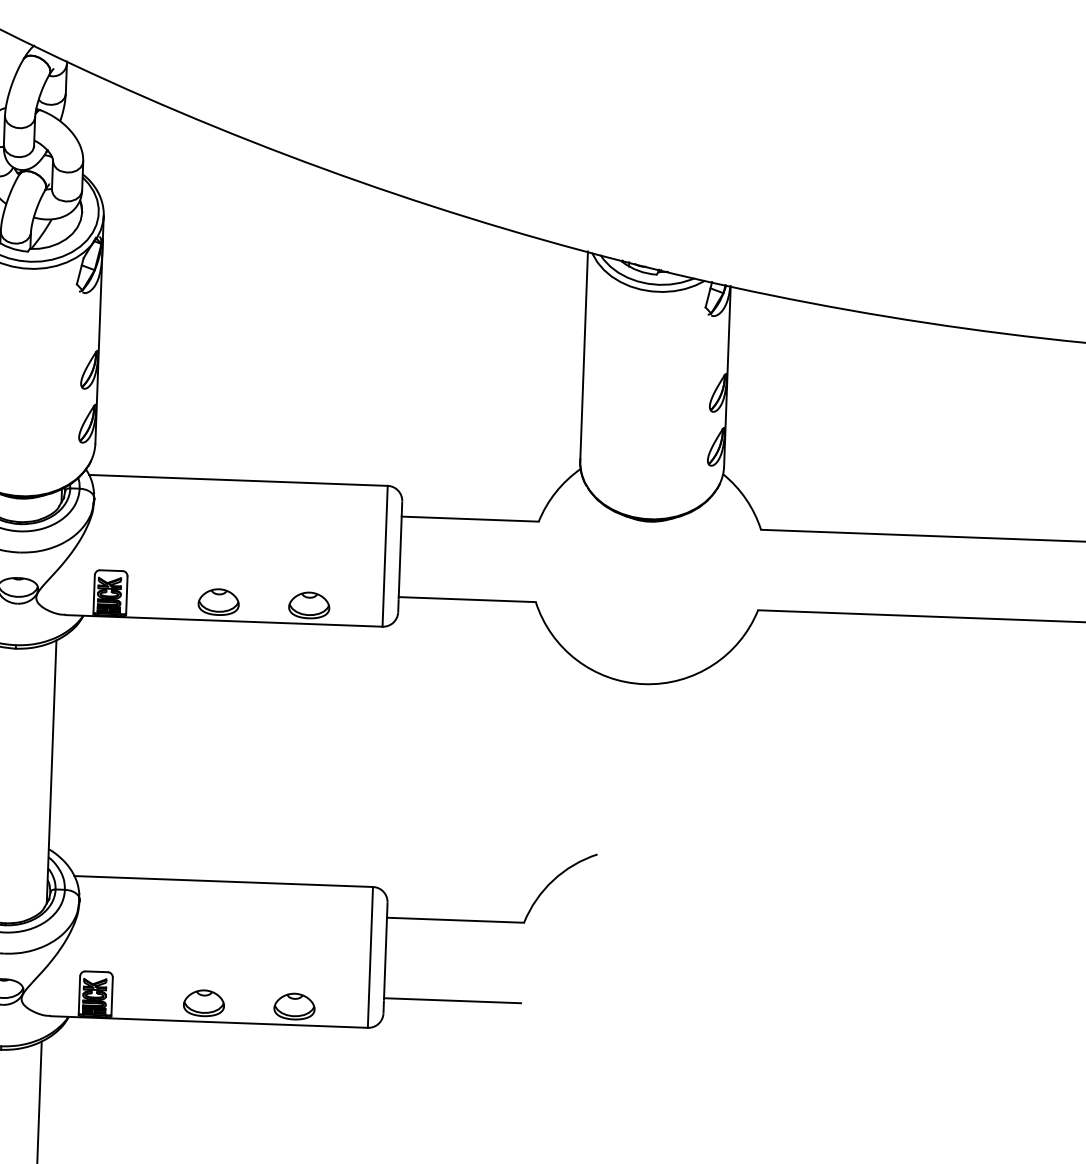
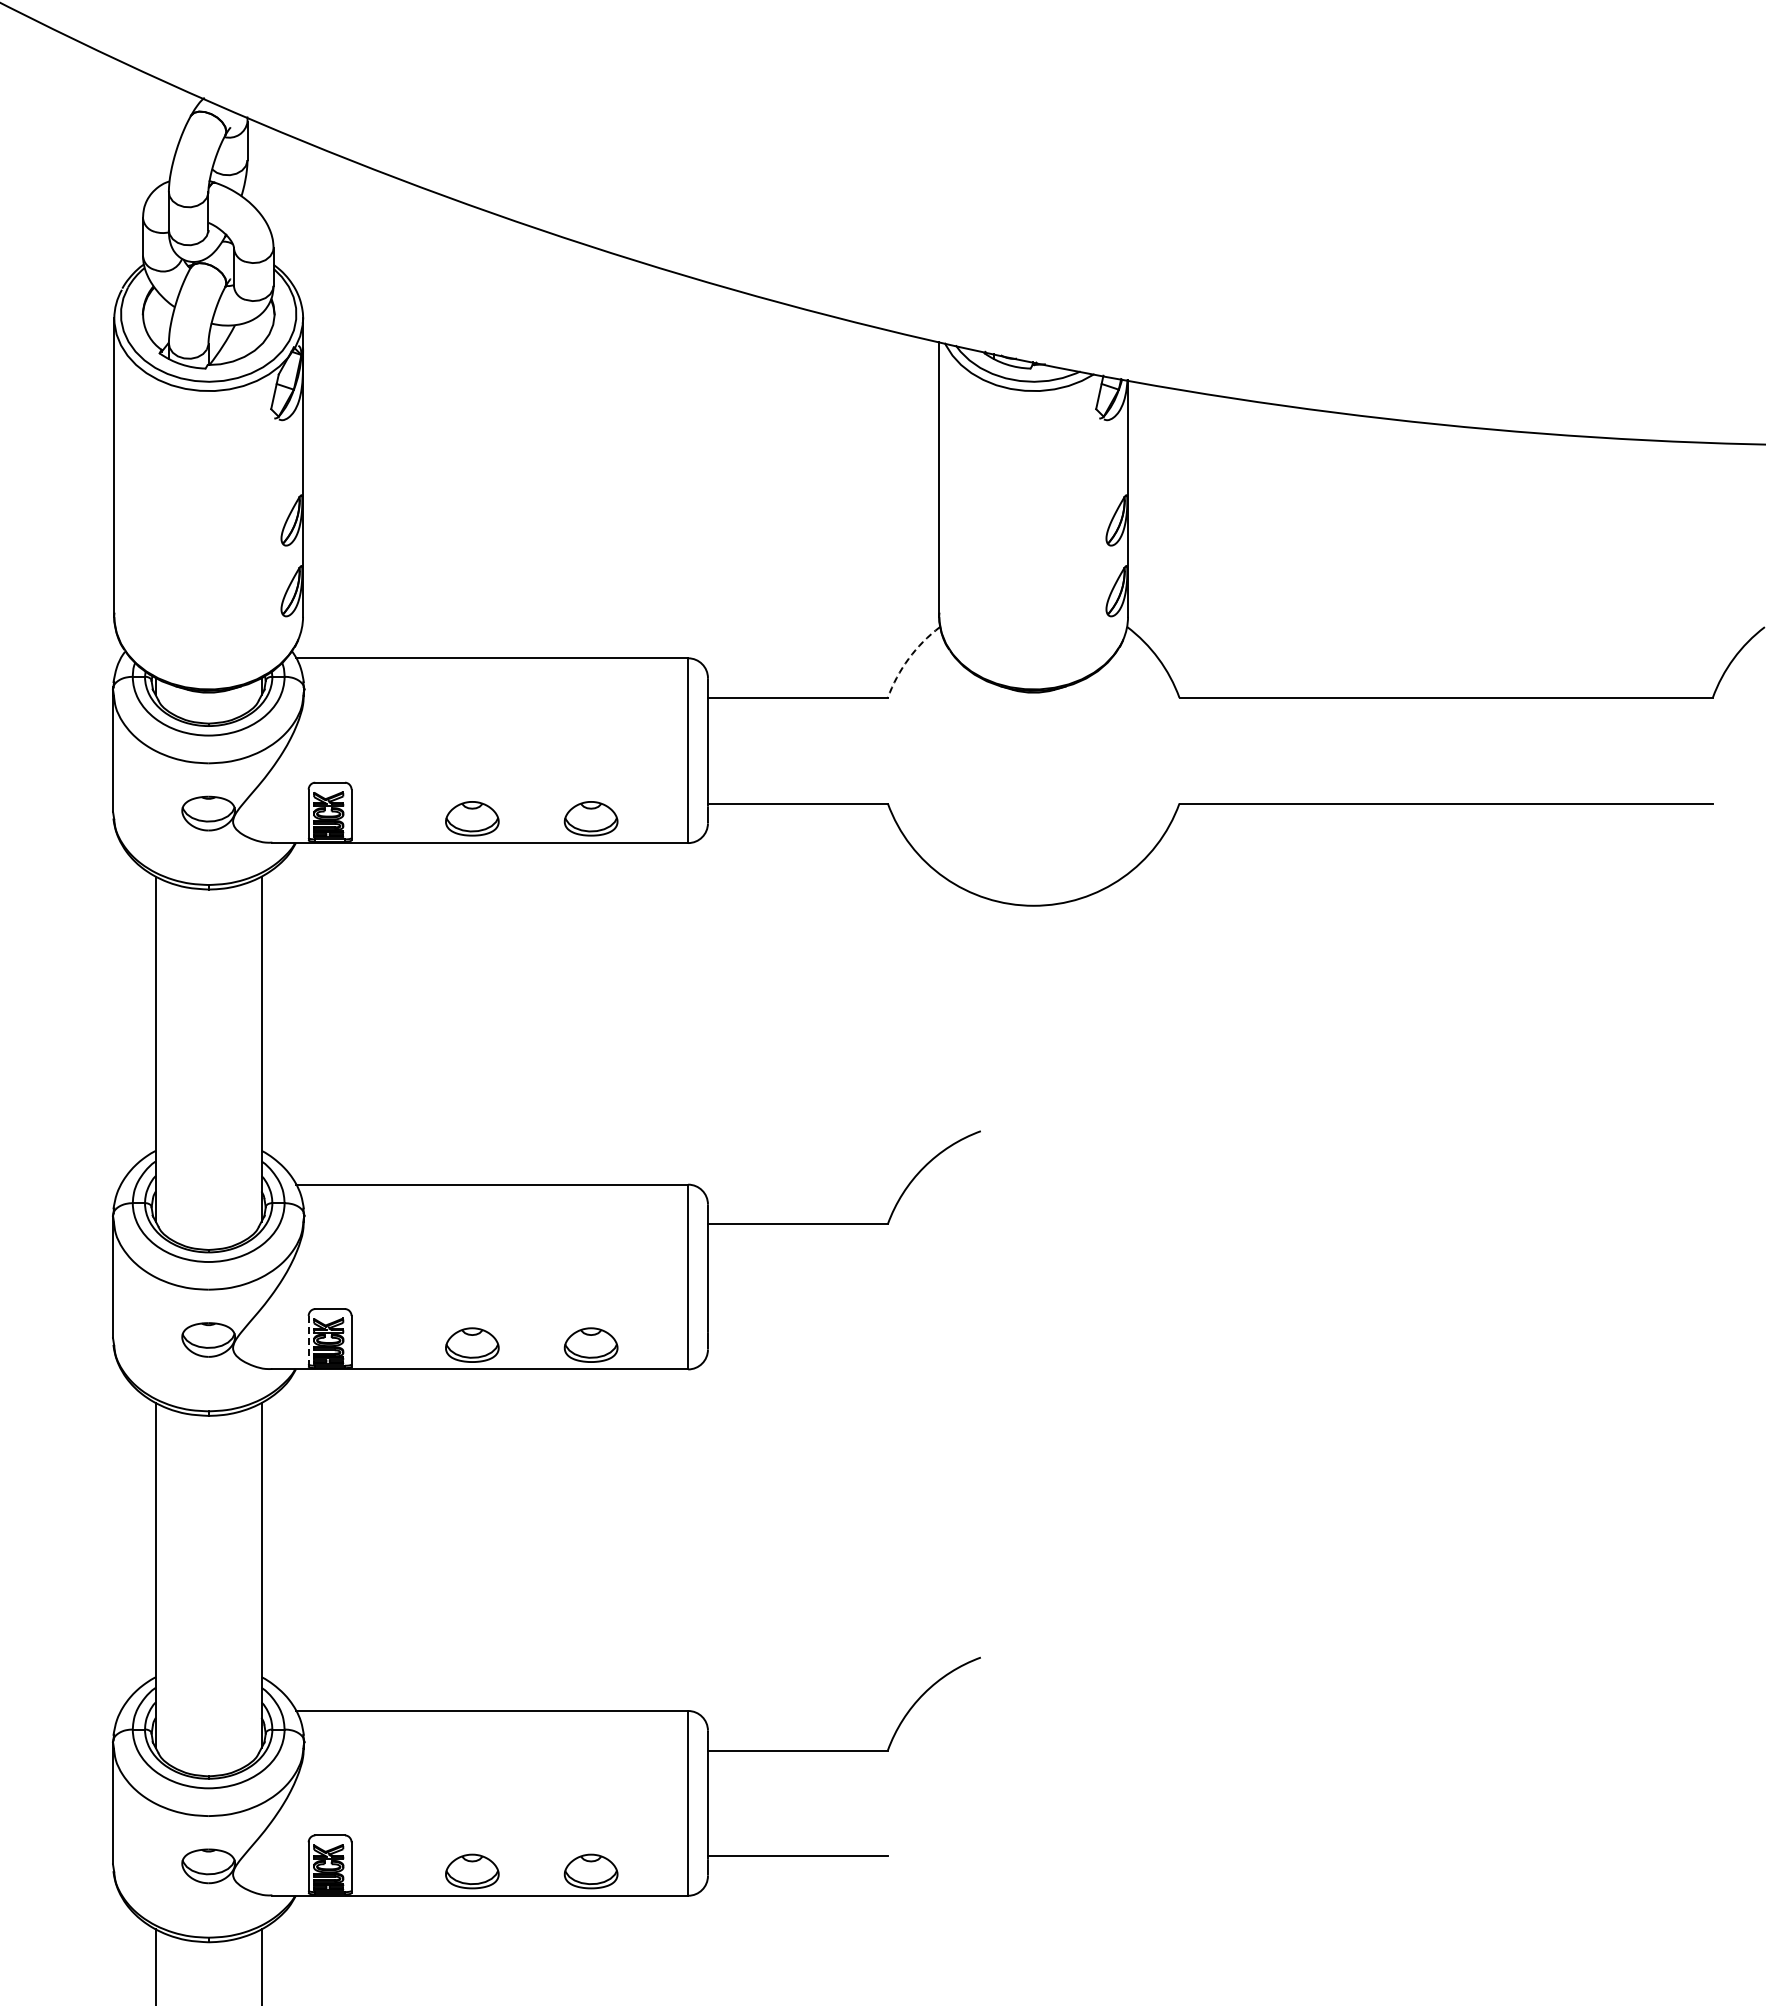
arc: (555, 492) -> (908, 658), solid -> dashed
line: (79, 995) -> (308, 1340), solid -> dashed
line: (452, 1000) -> (797, 1329), removed

